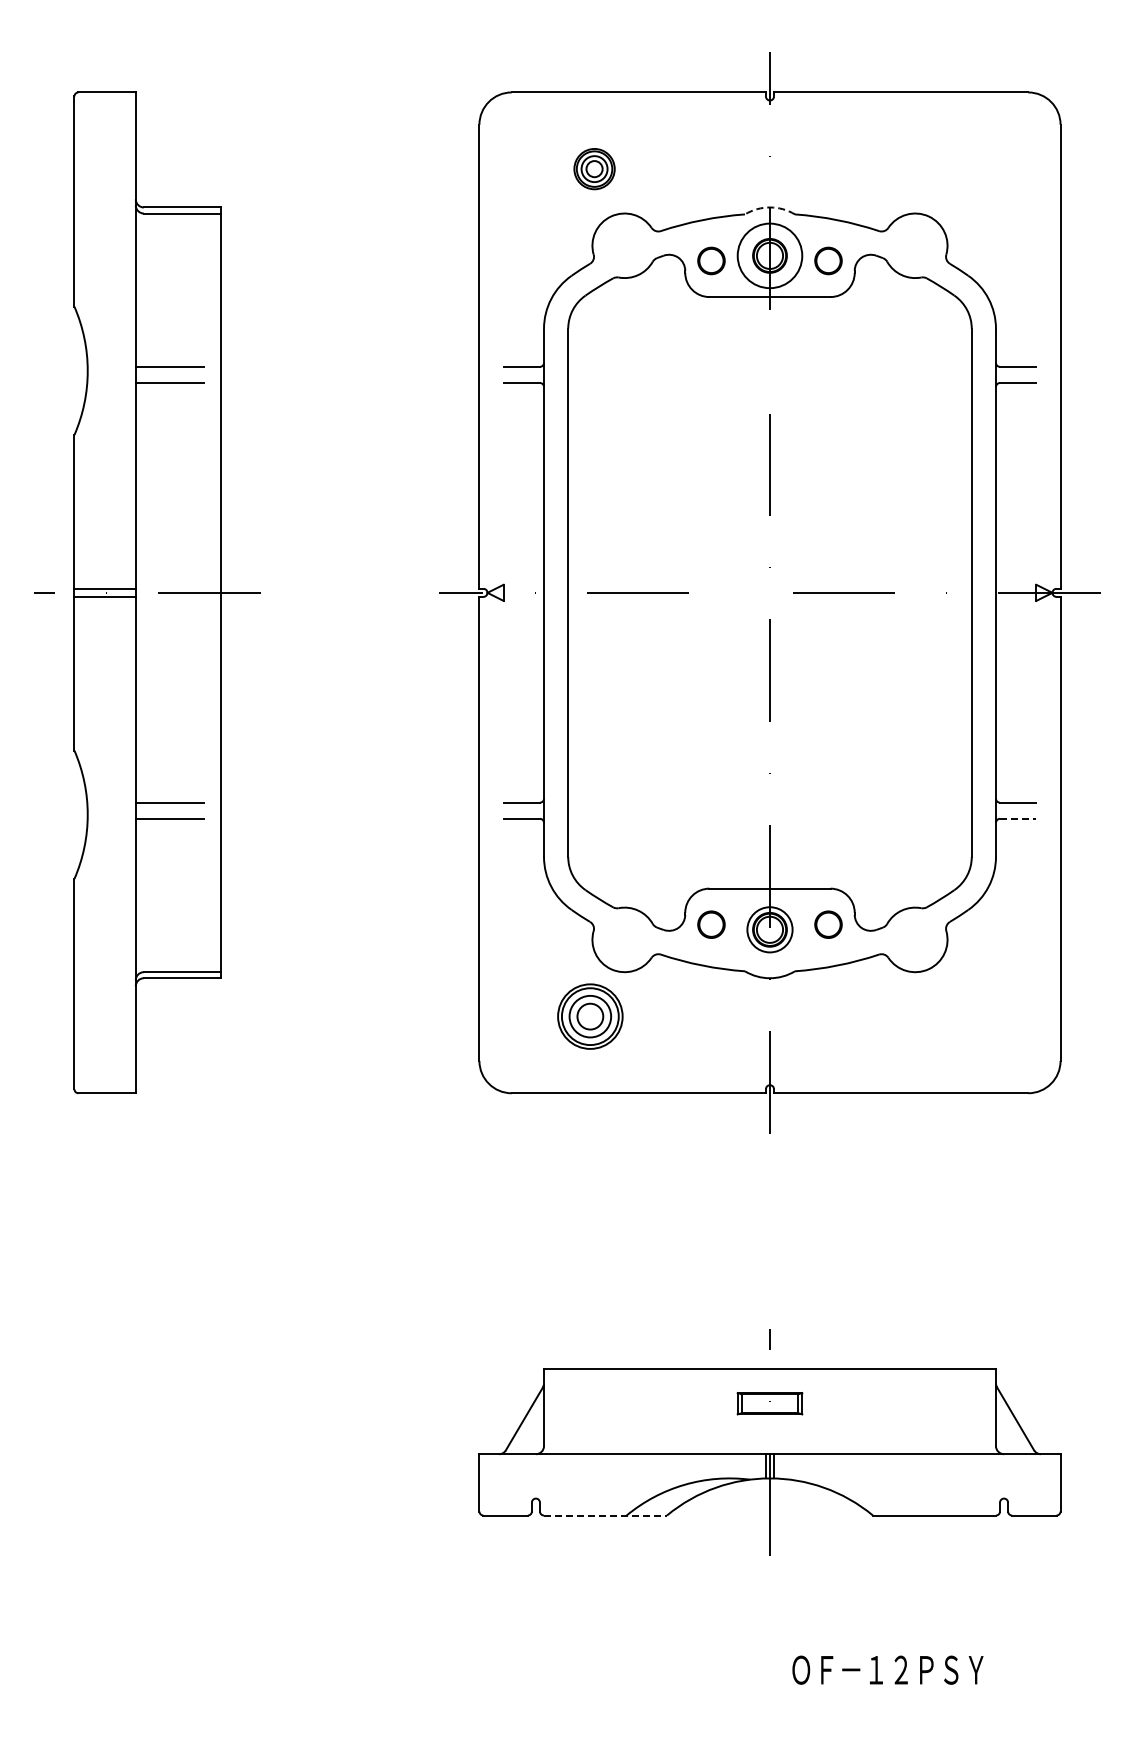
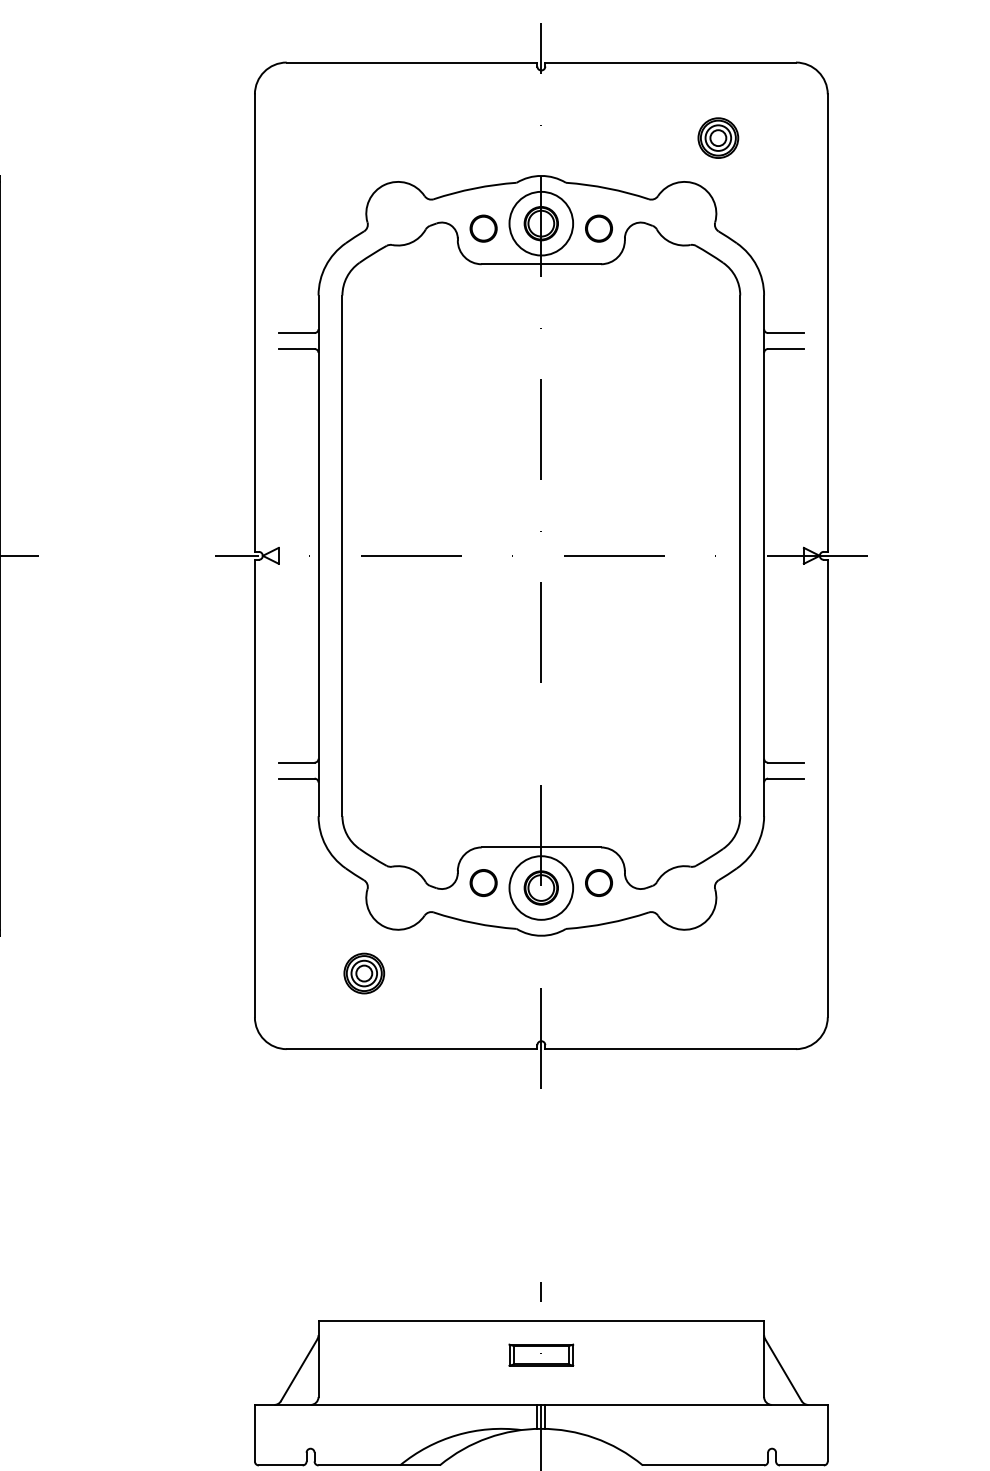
part: (594, 169) -> (718, 138), moved
arc: (770, 207) -> (541, 175), dashed -> solid
line: (1018, 818) -> (786, 778), dashed -> solid
circle: (769, 929) -> (540, 887), size x1.43
part: (590, 1016) -> (364, 973), size x0.62
line: (605, 1515) -> (379, 1465), dashed -> solid

